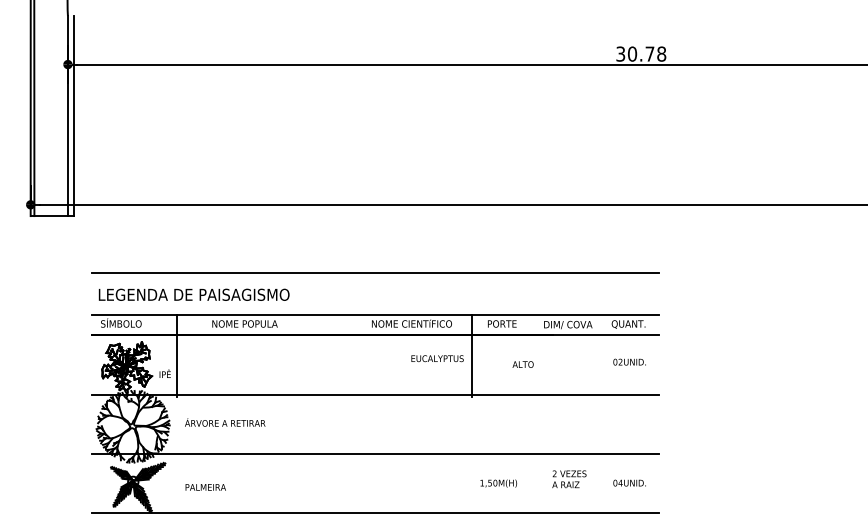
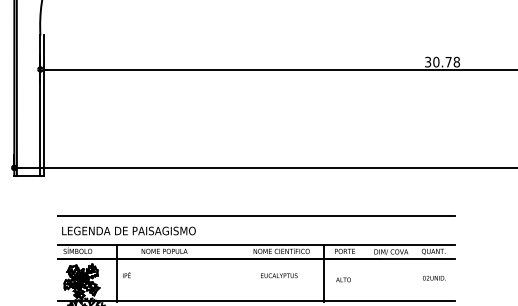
text: (437, 358) -> (279, 275), moved
text: (522, 364) -> (343, 279), moved
text: (164, 373) -> (126, 274), moved

